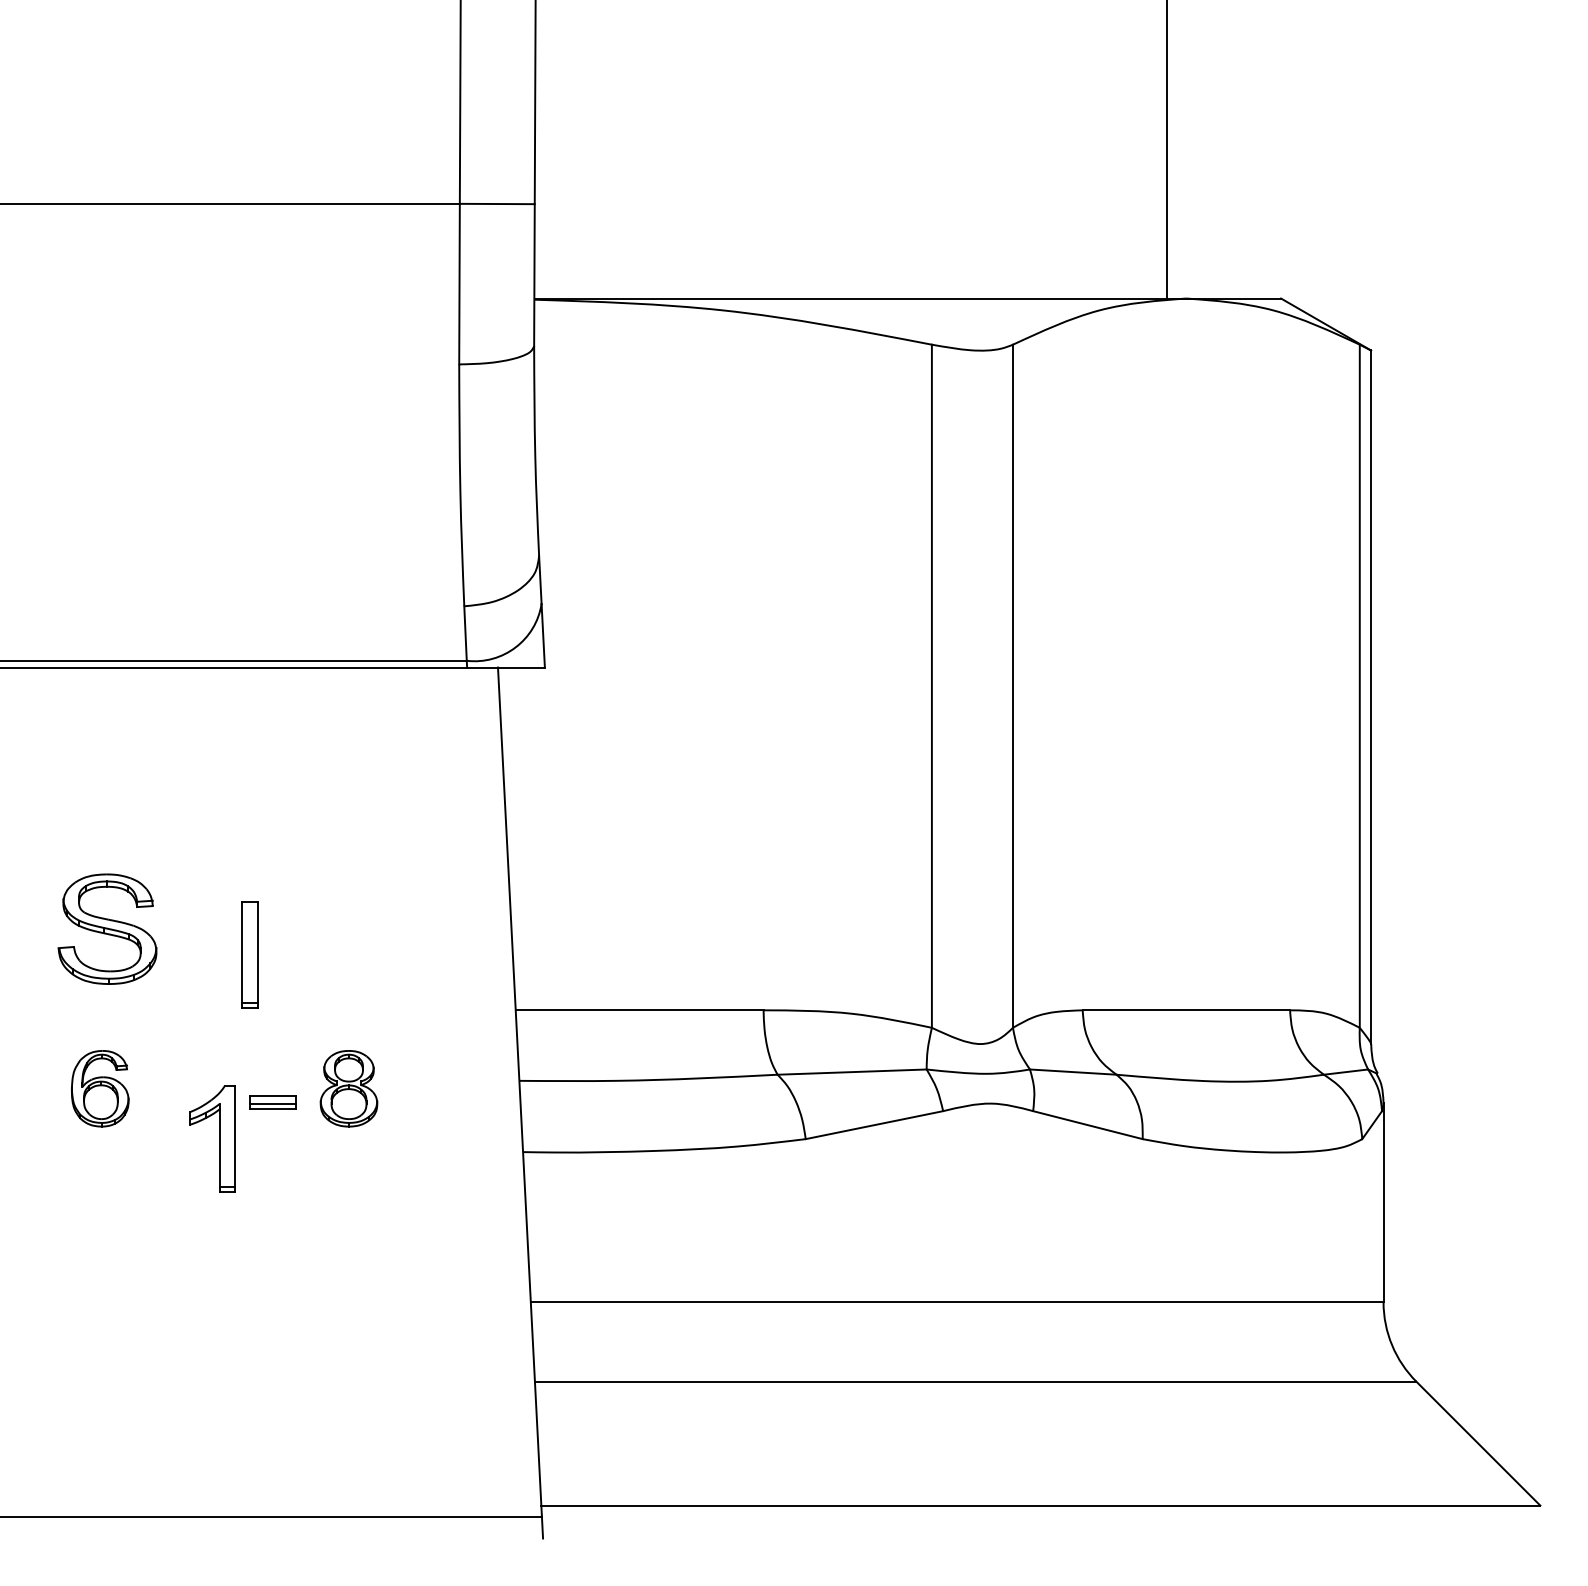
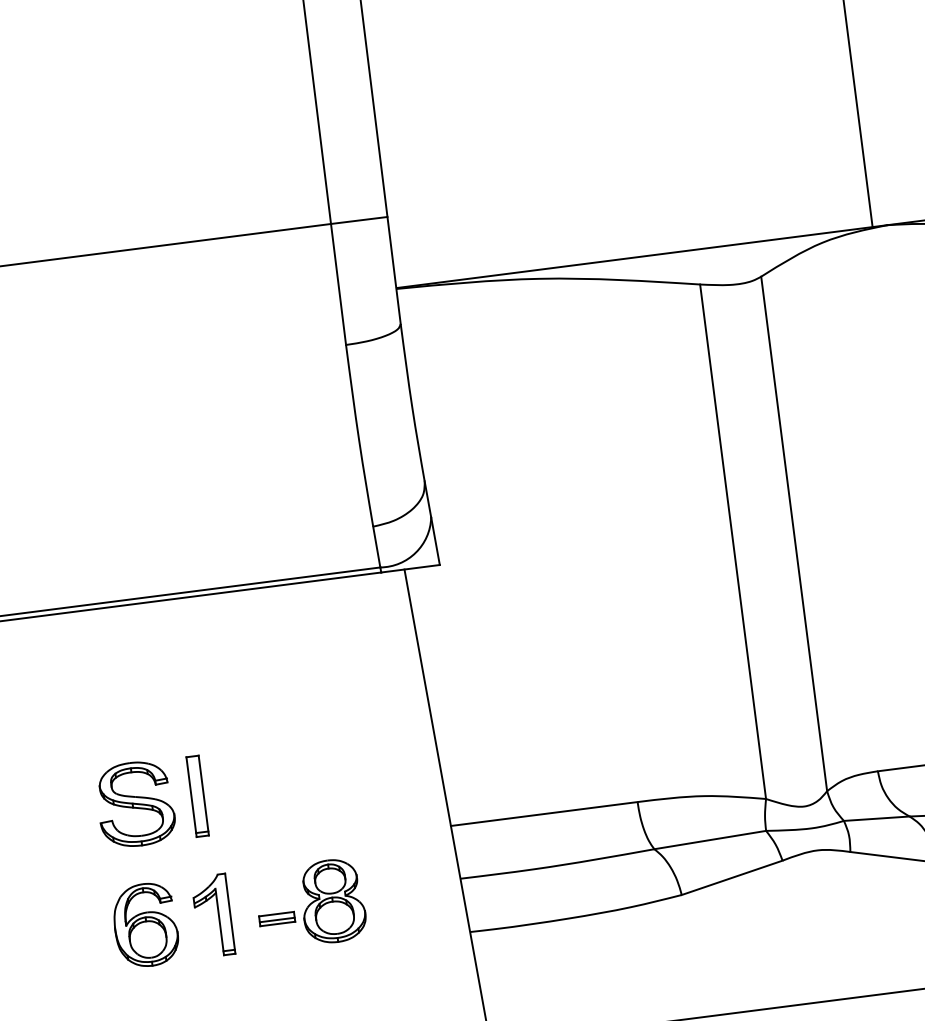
part: (249, 954) -> (197, 795), moved
part: (99, 1088) -> (144, 925), size x1.43
part: (348, 1088) -> (332, 900), size x1.43
part: (219, 1138) -> (218, 914), moved

